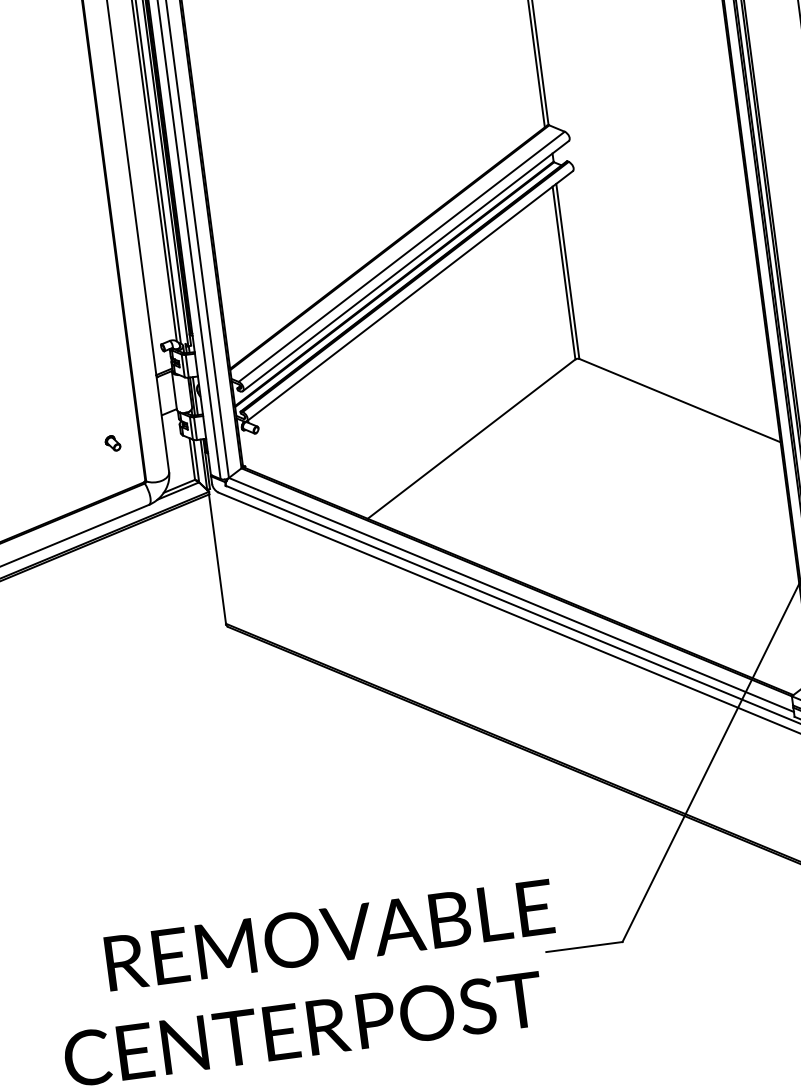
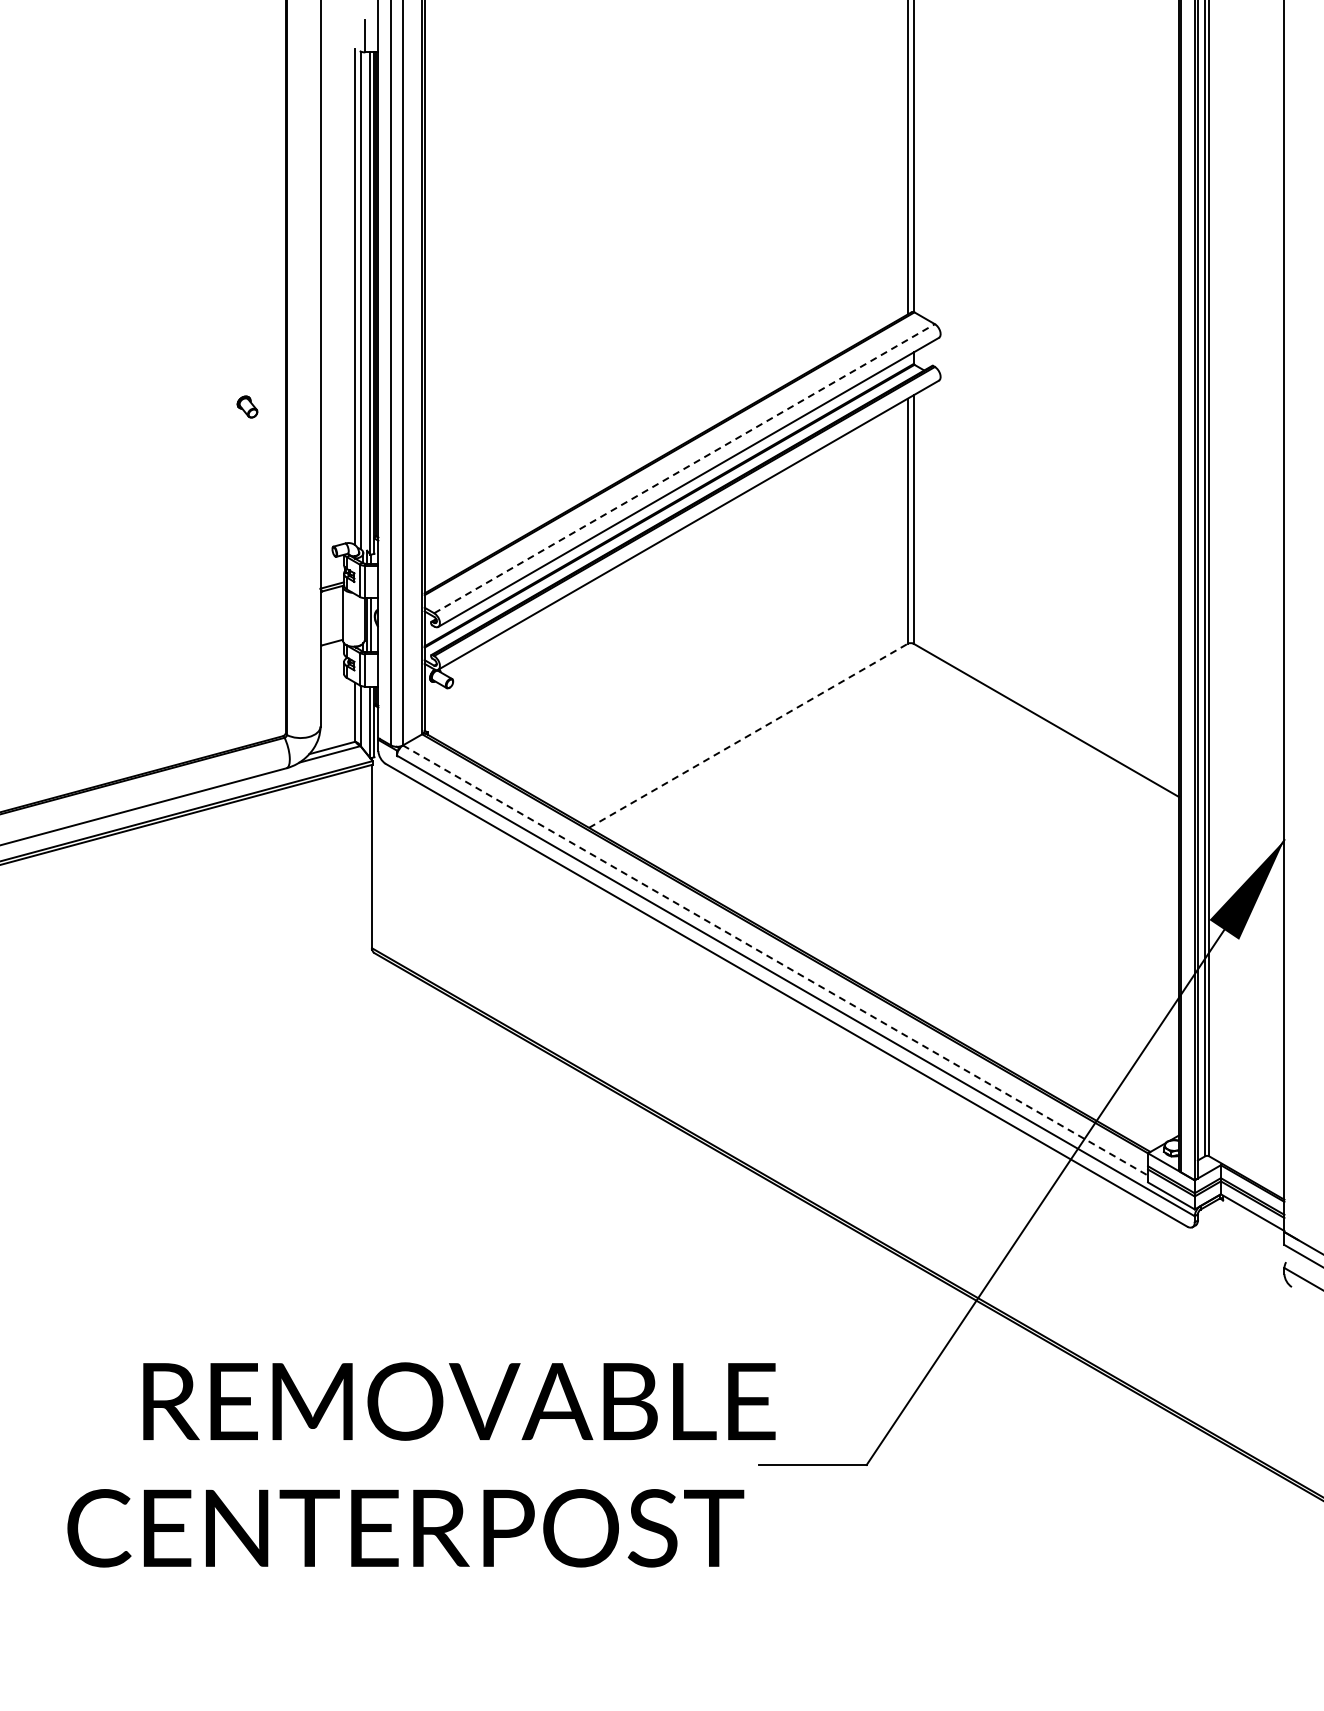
line: (401, 256) -> (684, 468), solid -> dashed
line: (471, 438) -> (748, 735), solid -> dashed
part: (112, 443) -> (247, 406), moved
line: (511, 594) -> (775, 960), solid -> dashed

